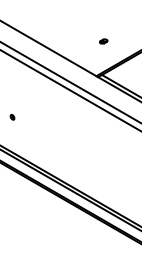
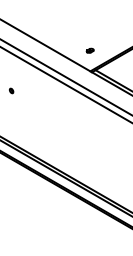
part: (102, 41) -> (89, 50), moved
part: (12, 116) -> (11, 90), moved

